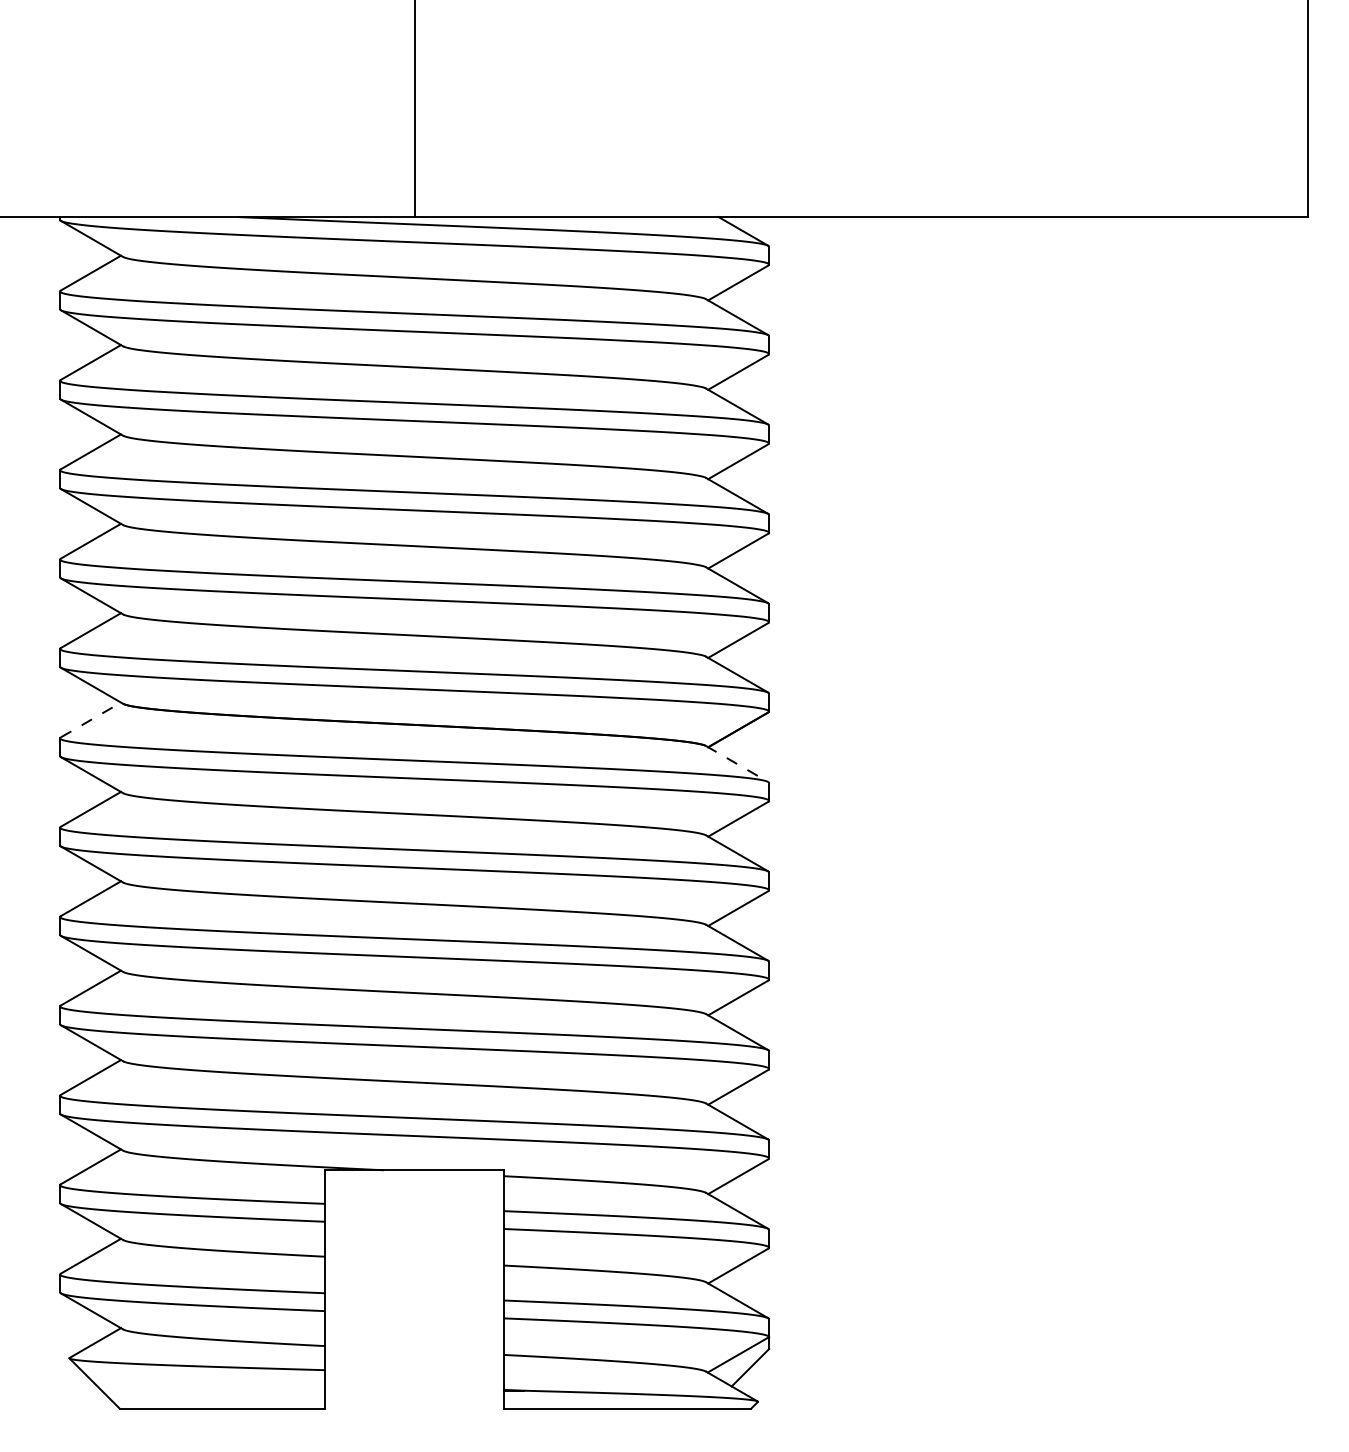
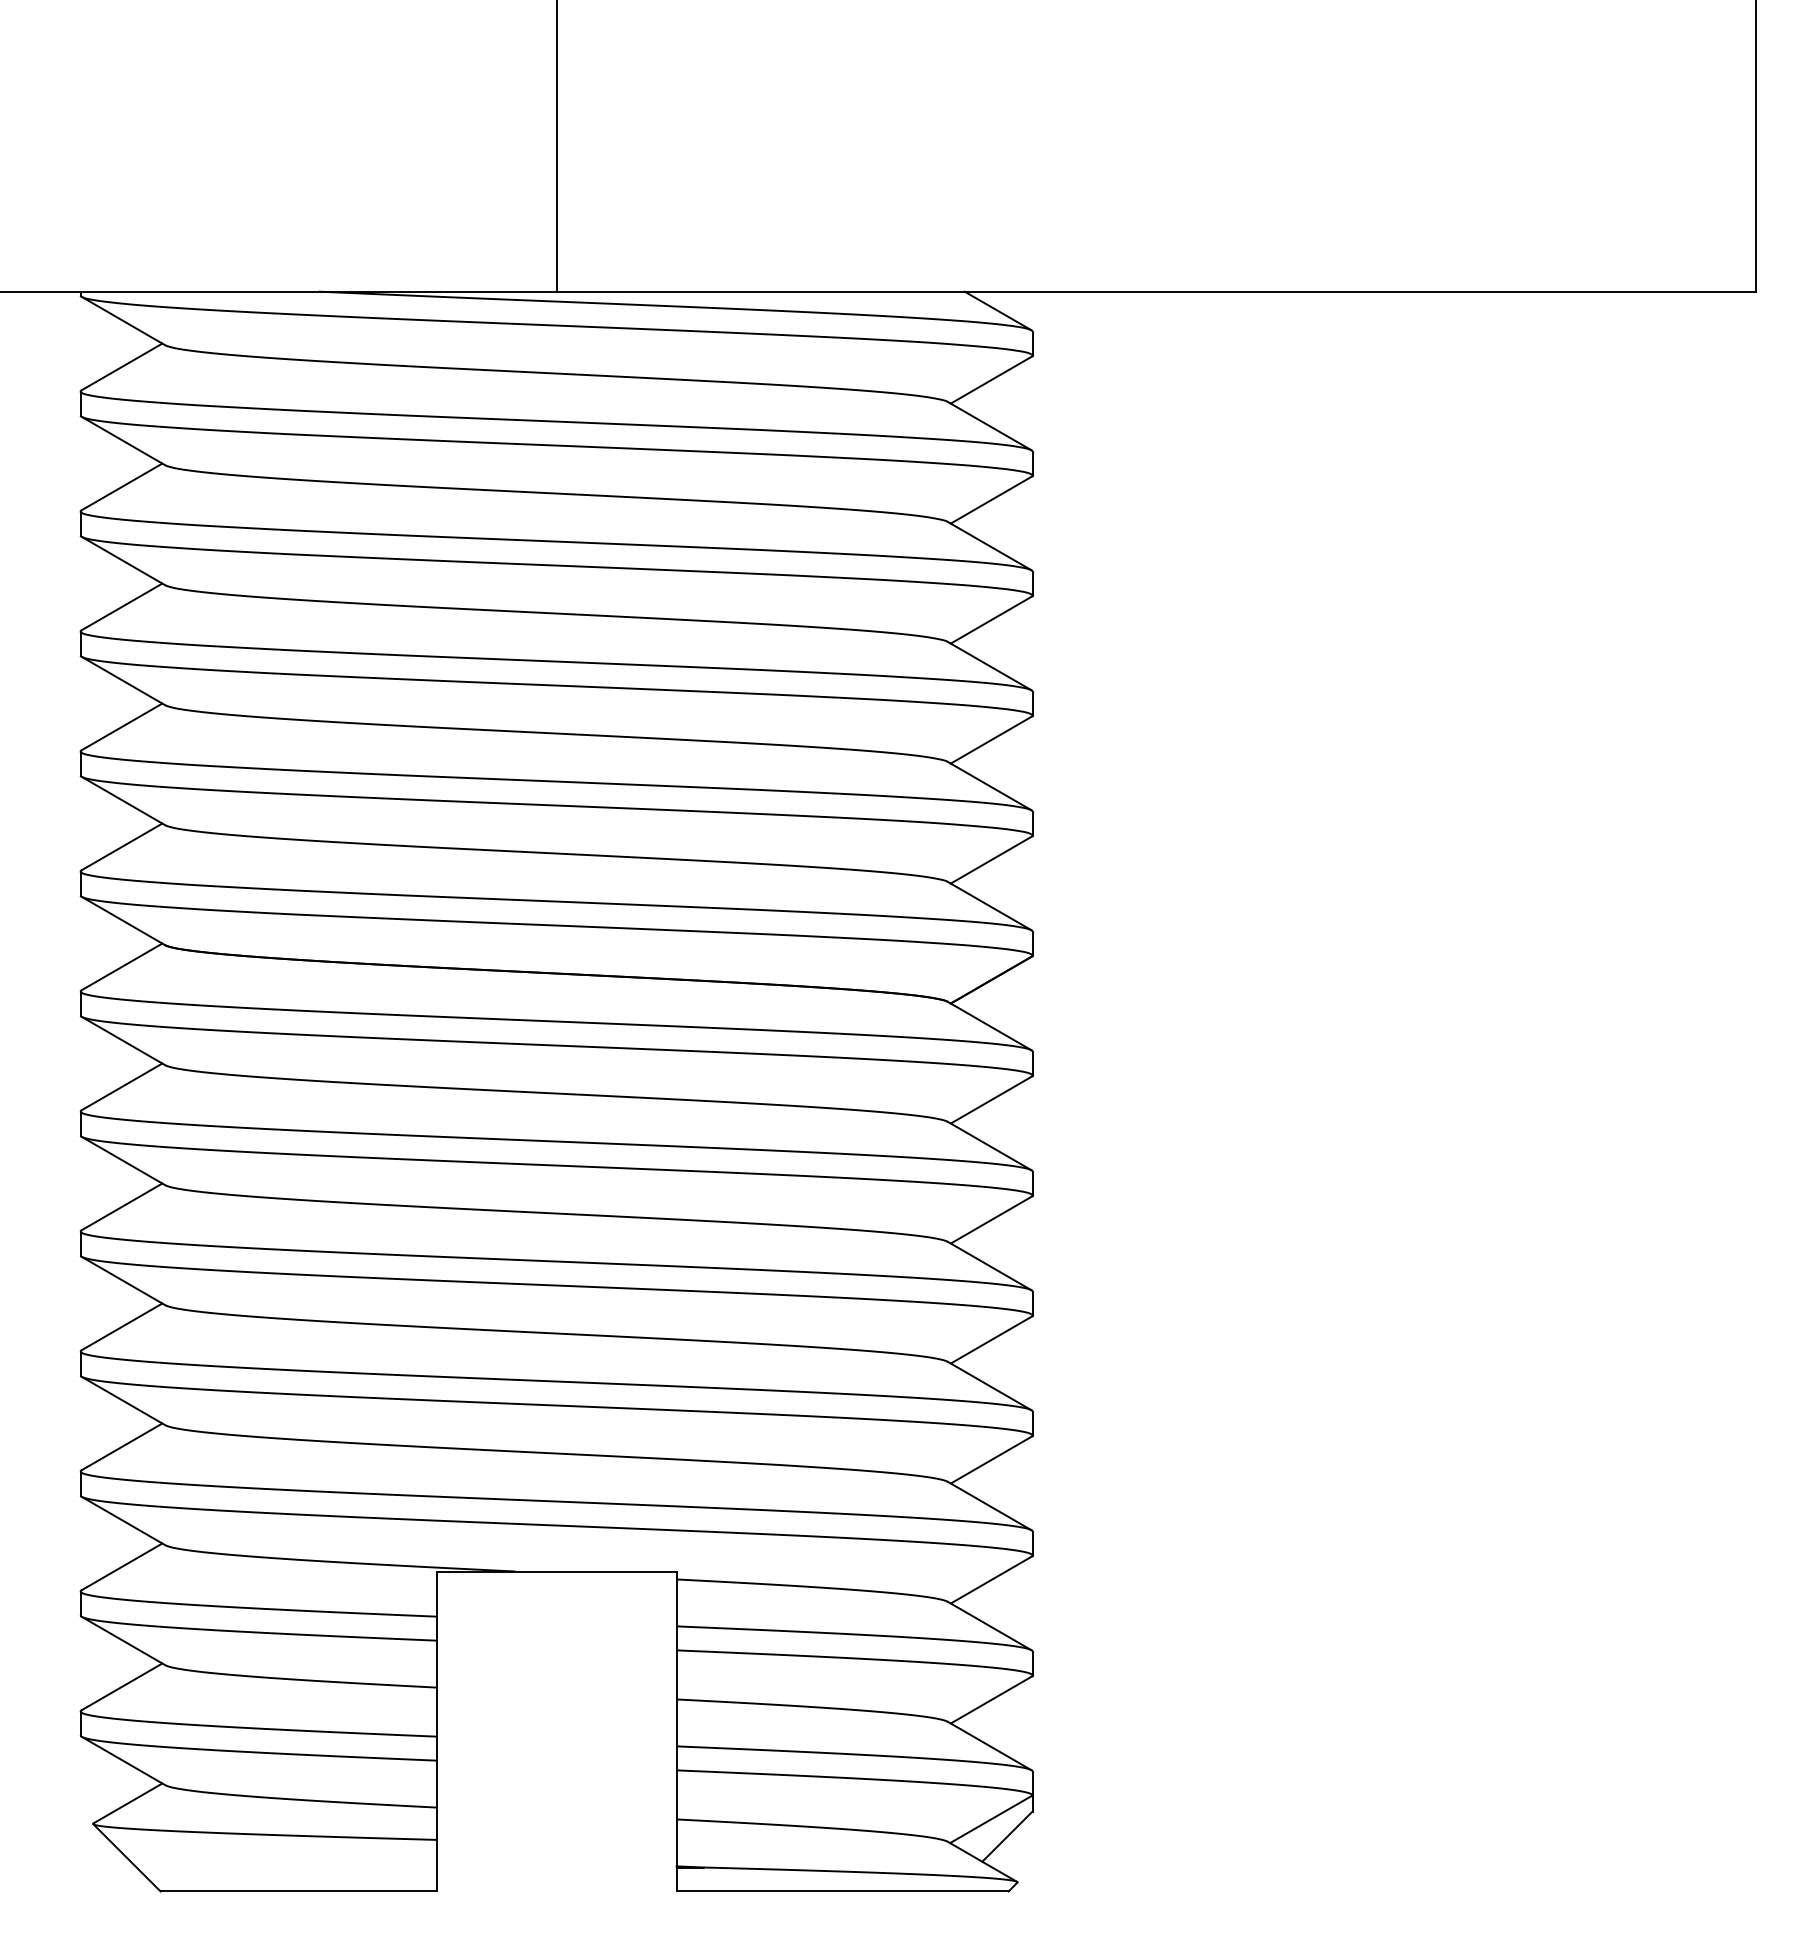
line: (91, 719) -> (122, 966), dashed -> solid
line: (737, 764) -> (990, 1026), dashed -> solid

